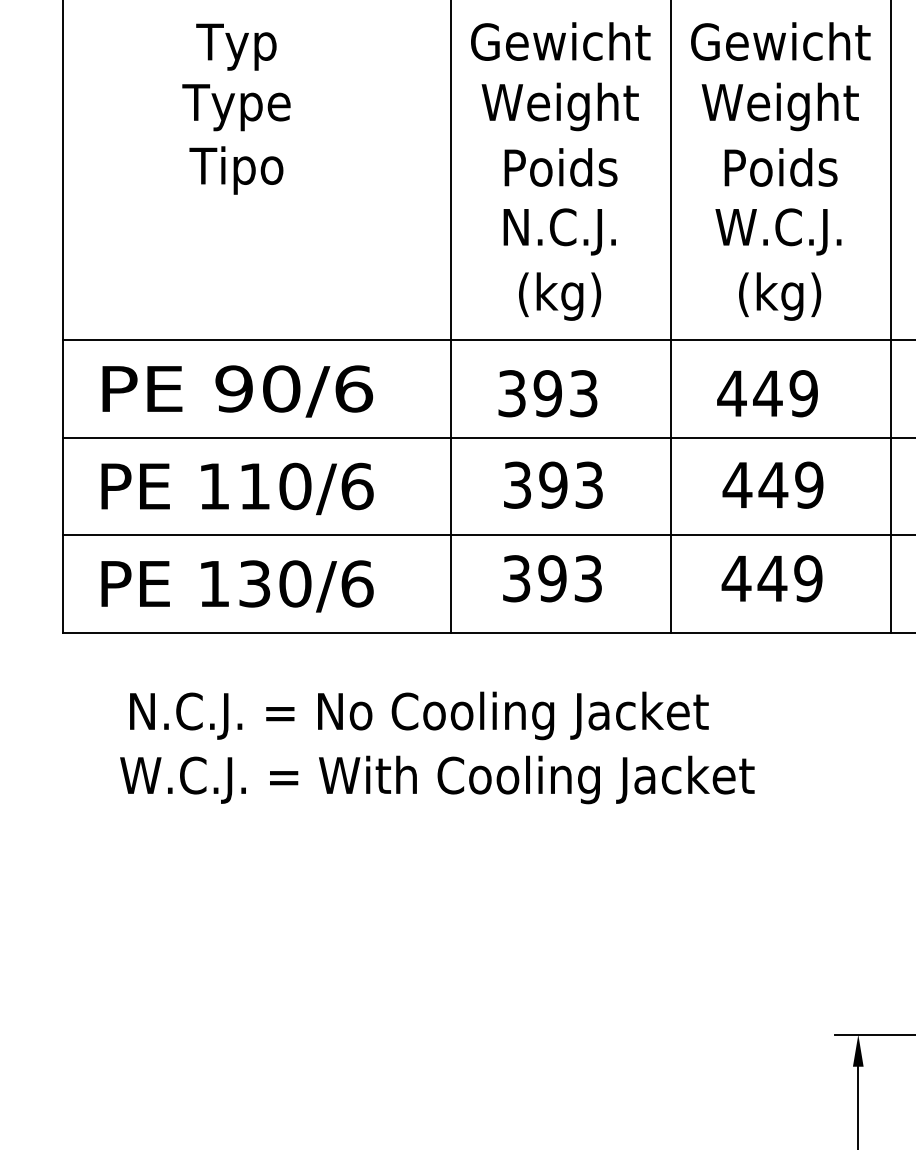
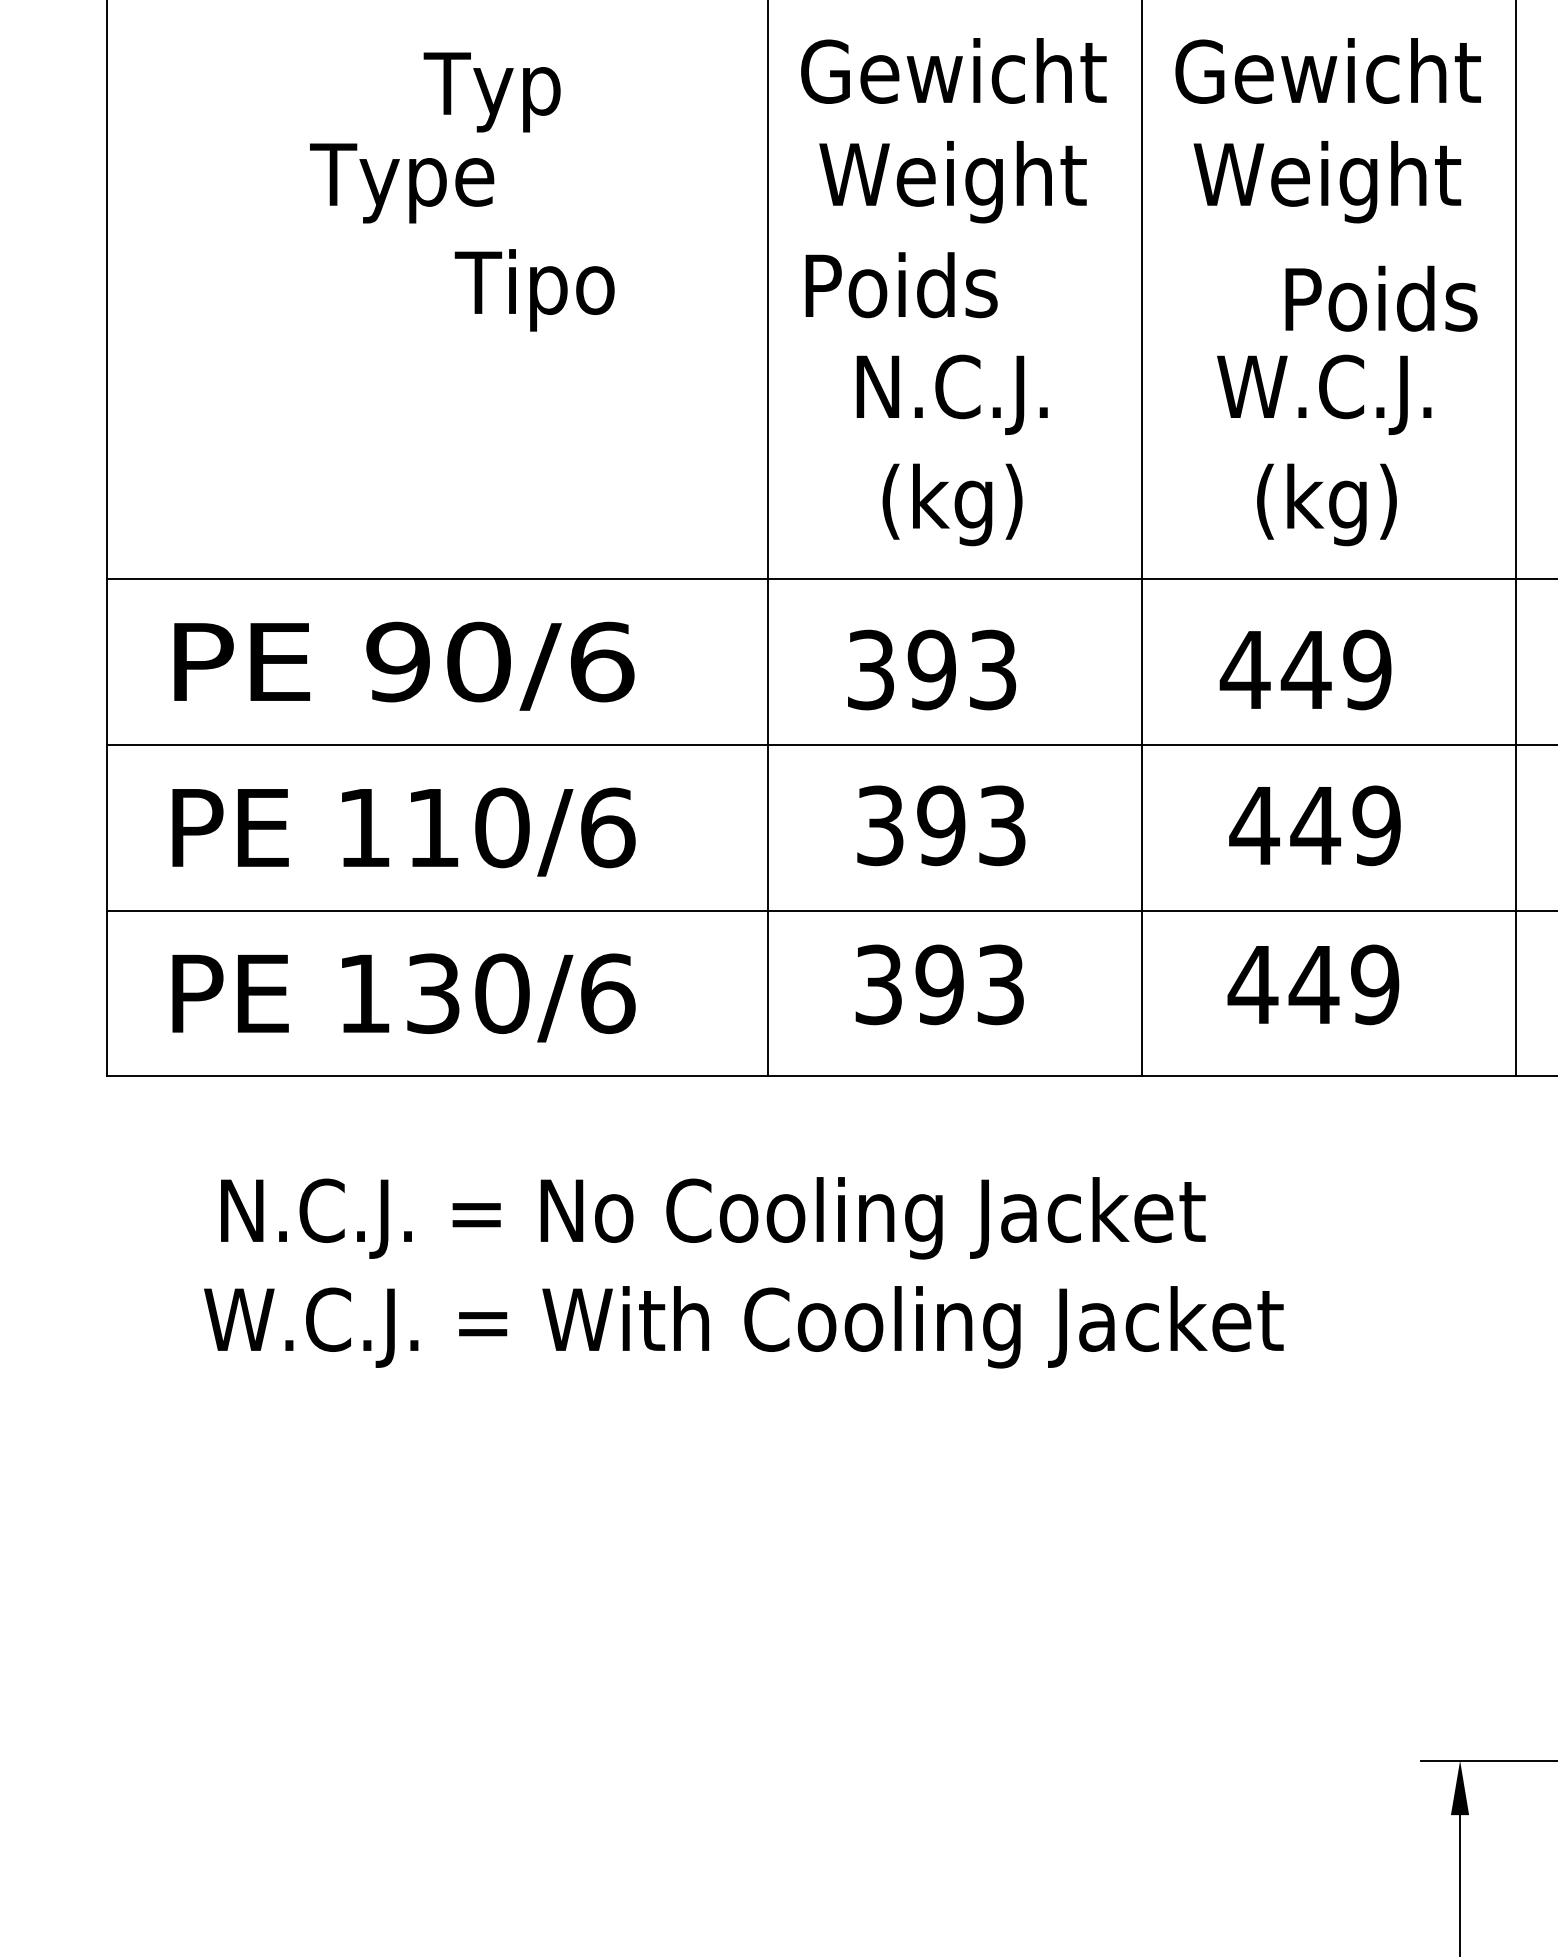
text: (236, 46) -> (492, 91), moved
text: (560, 167) -> (900, 285), moved
text: (780, 167) -> (1380, 298), moved
text: (236, 170) -> (534, 290), moved

